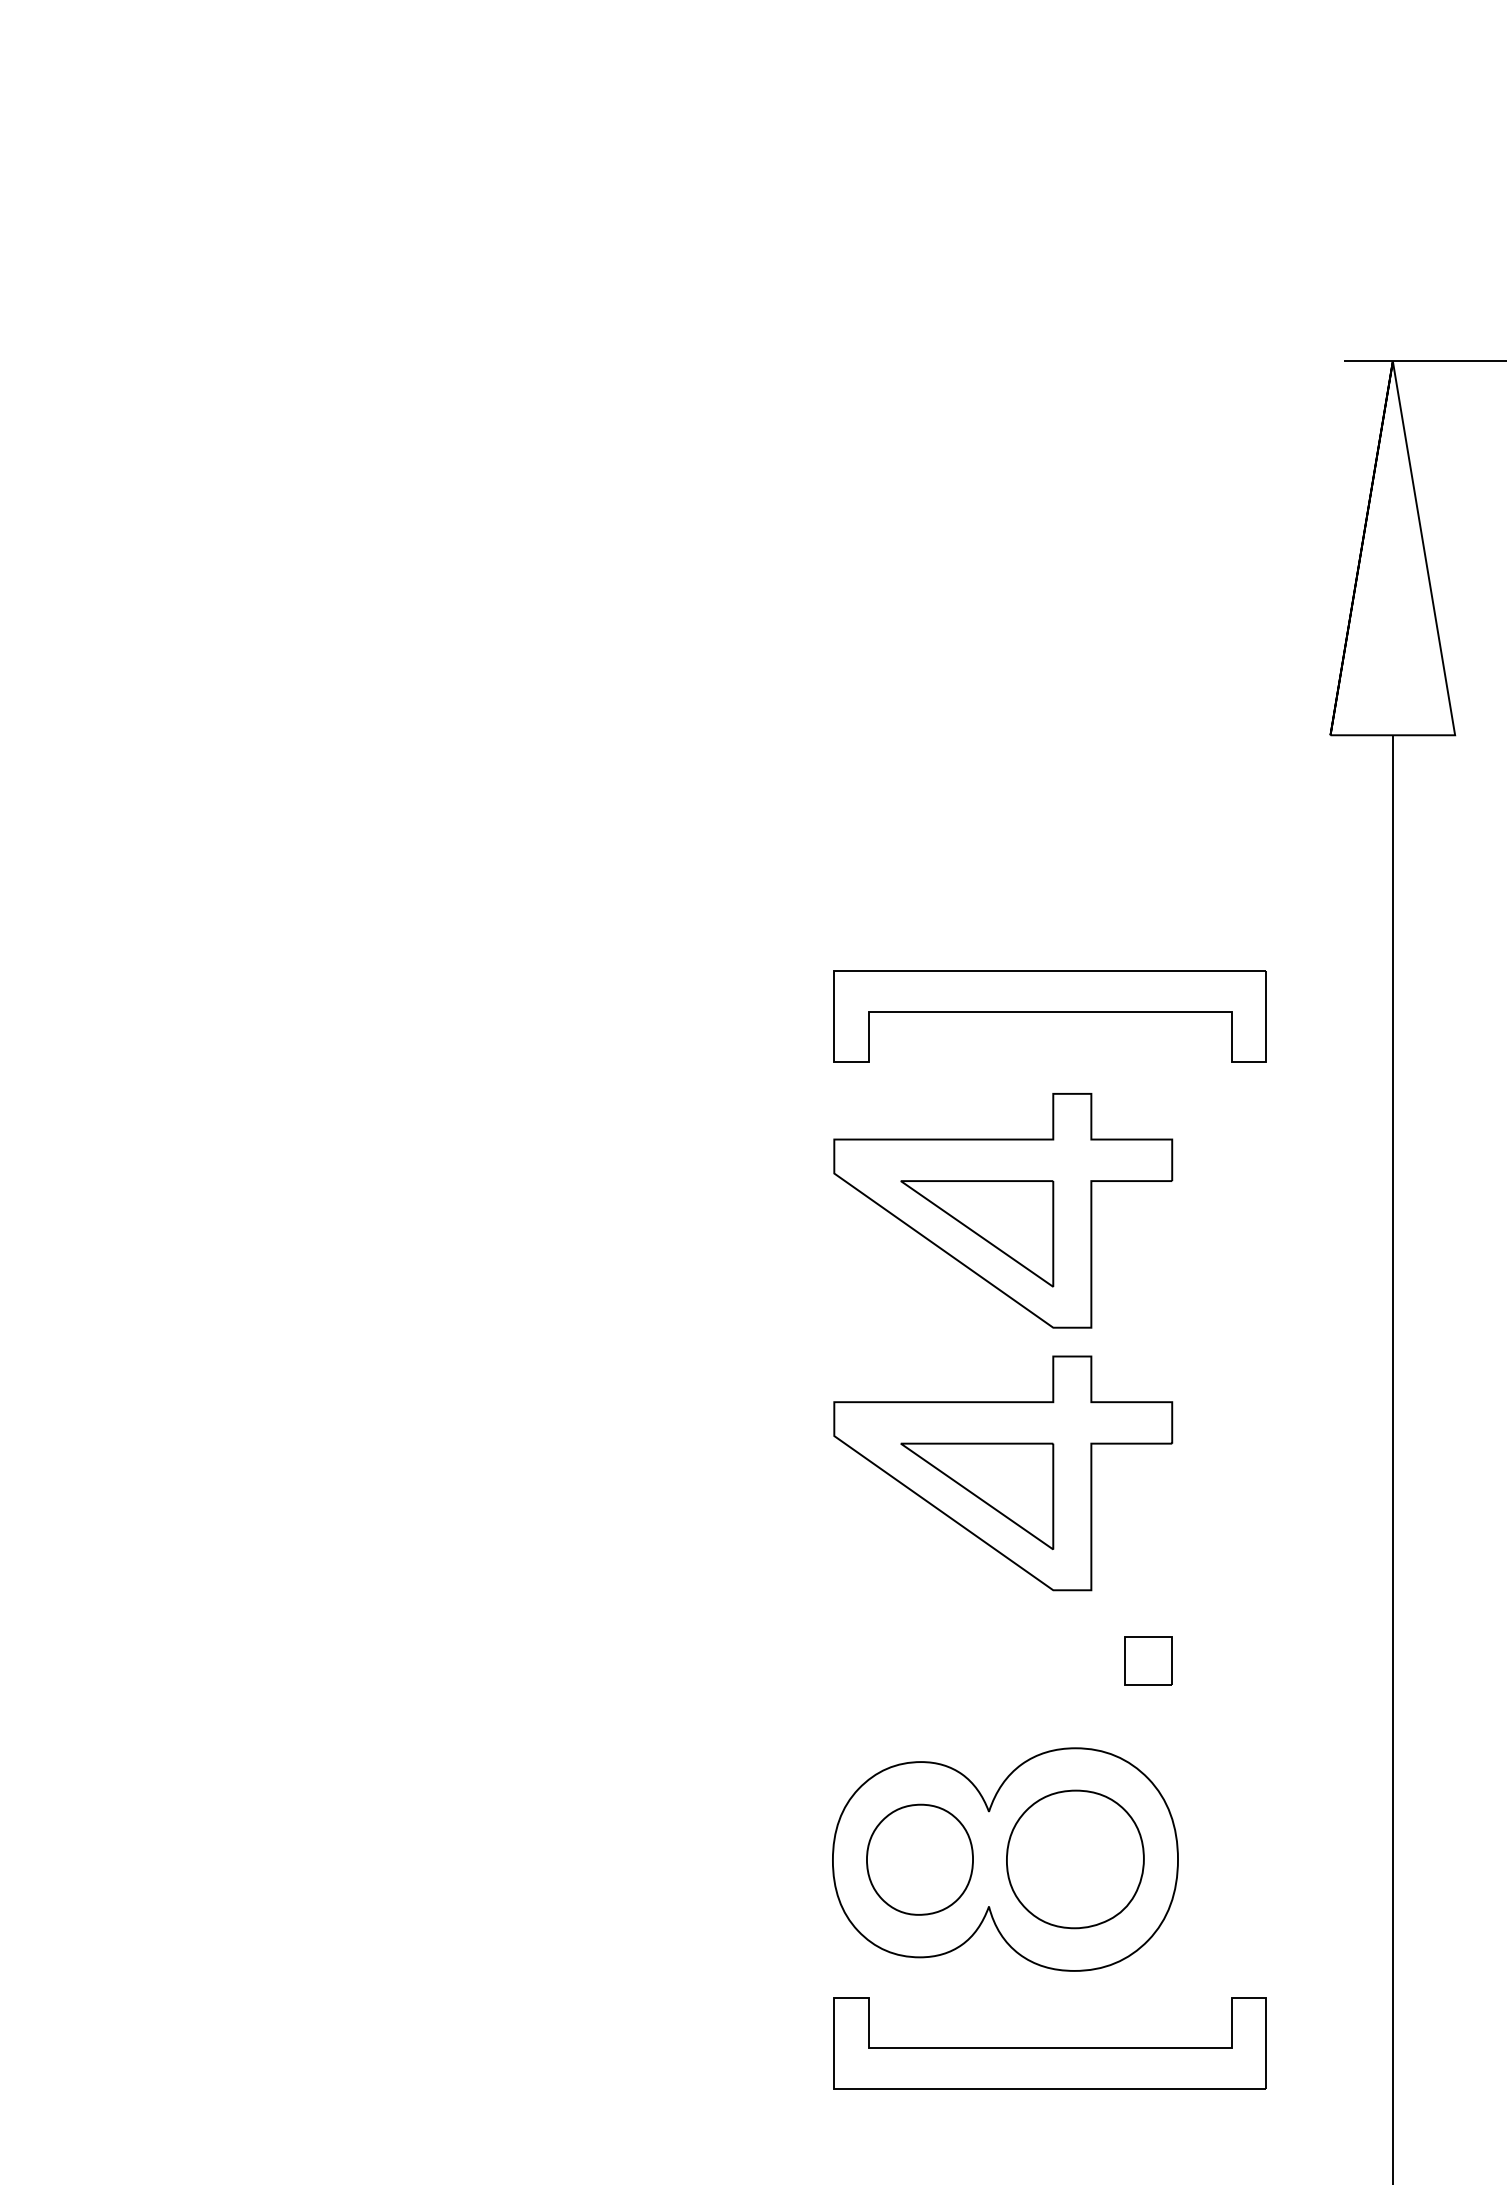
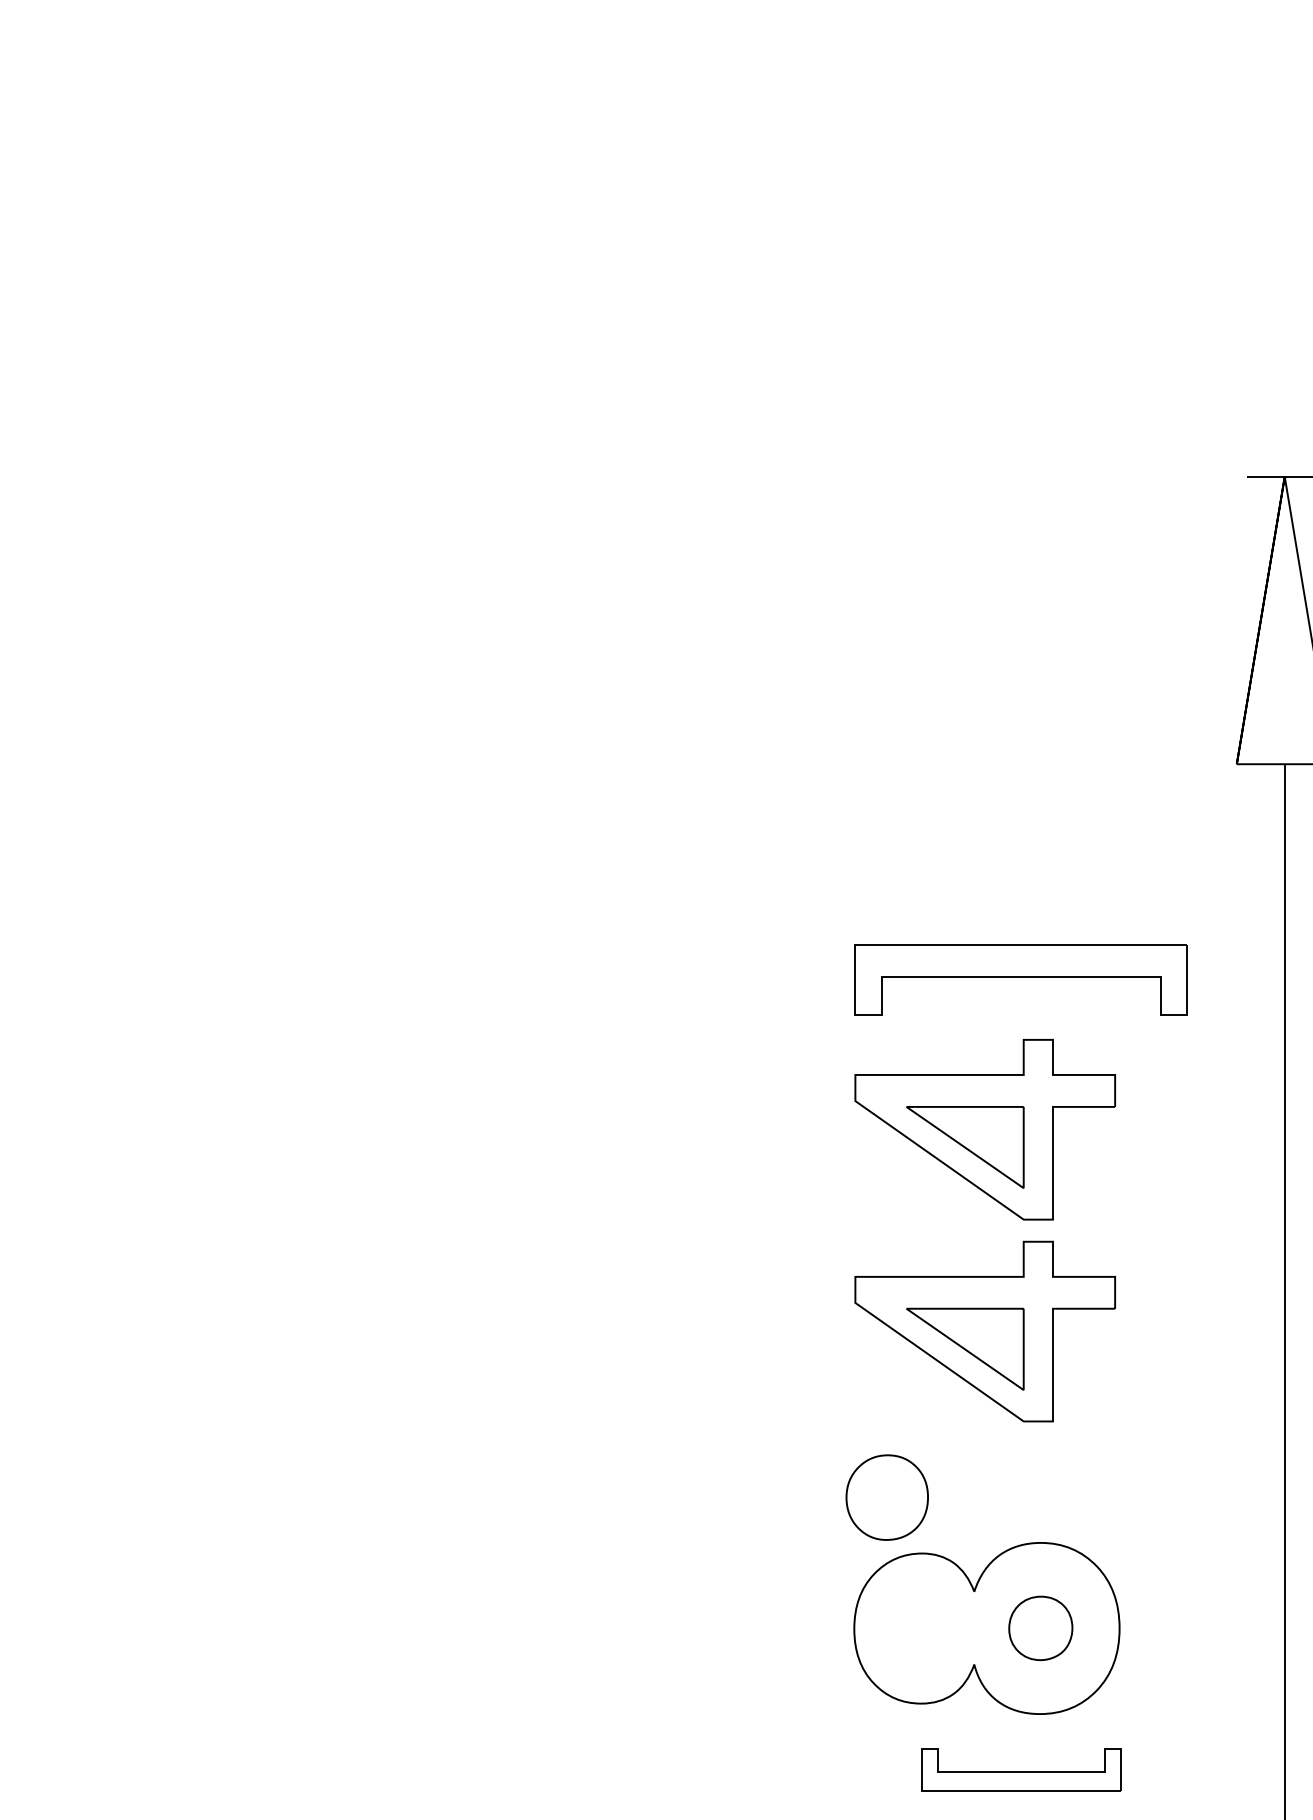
part: (1147, 1660) -> (1096, 1475), removed
part: (919, 1859) -> (886, 1497), moved
part: (1075, 1859) -> (1040, 1628), size x0.6
part: (1049, 2043) -> (1020, 1769), size x0.6

